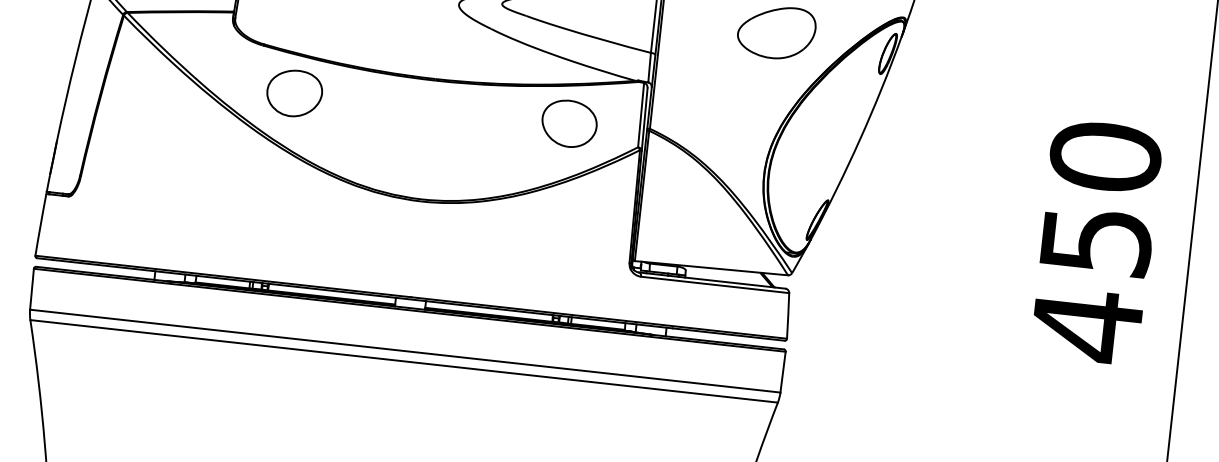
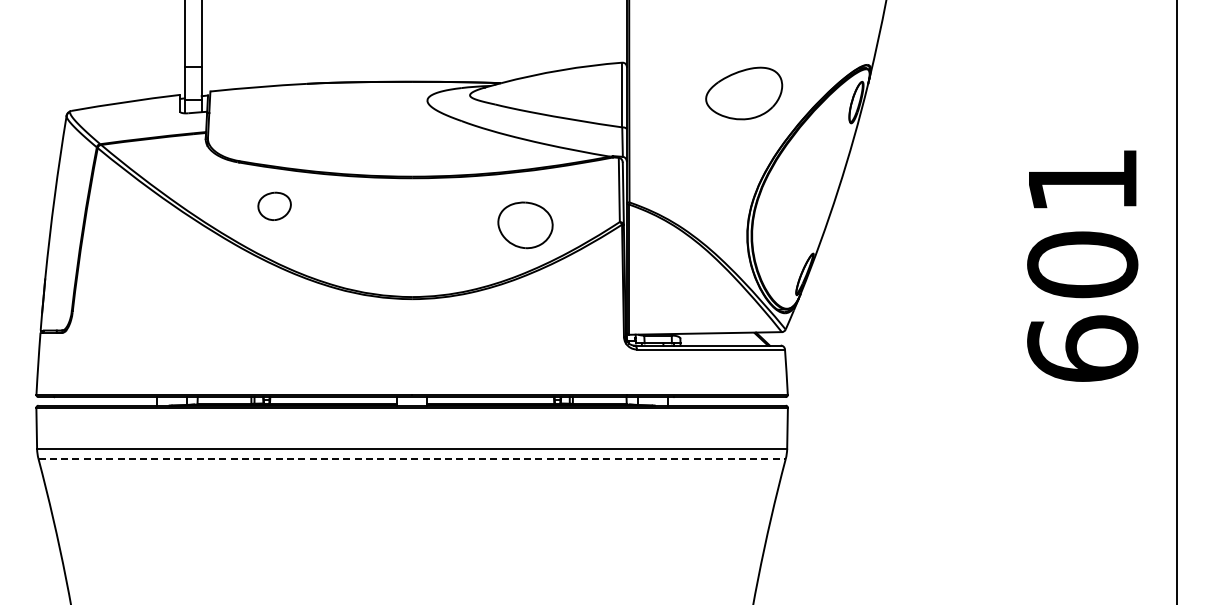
part: (294, 93) -> (274, 206), size x0.6
part: (569, 123) -> (525, 225), moved
text: (1096, 241) -> (1082, 265), 450 -> 601
line: (404, 360) -> (412, 458), solid -> dashed

